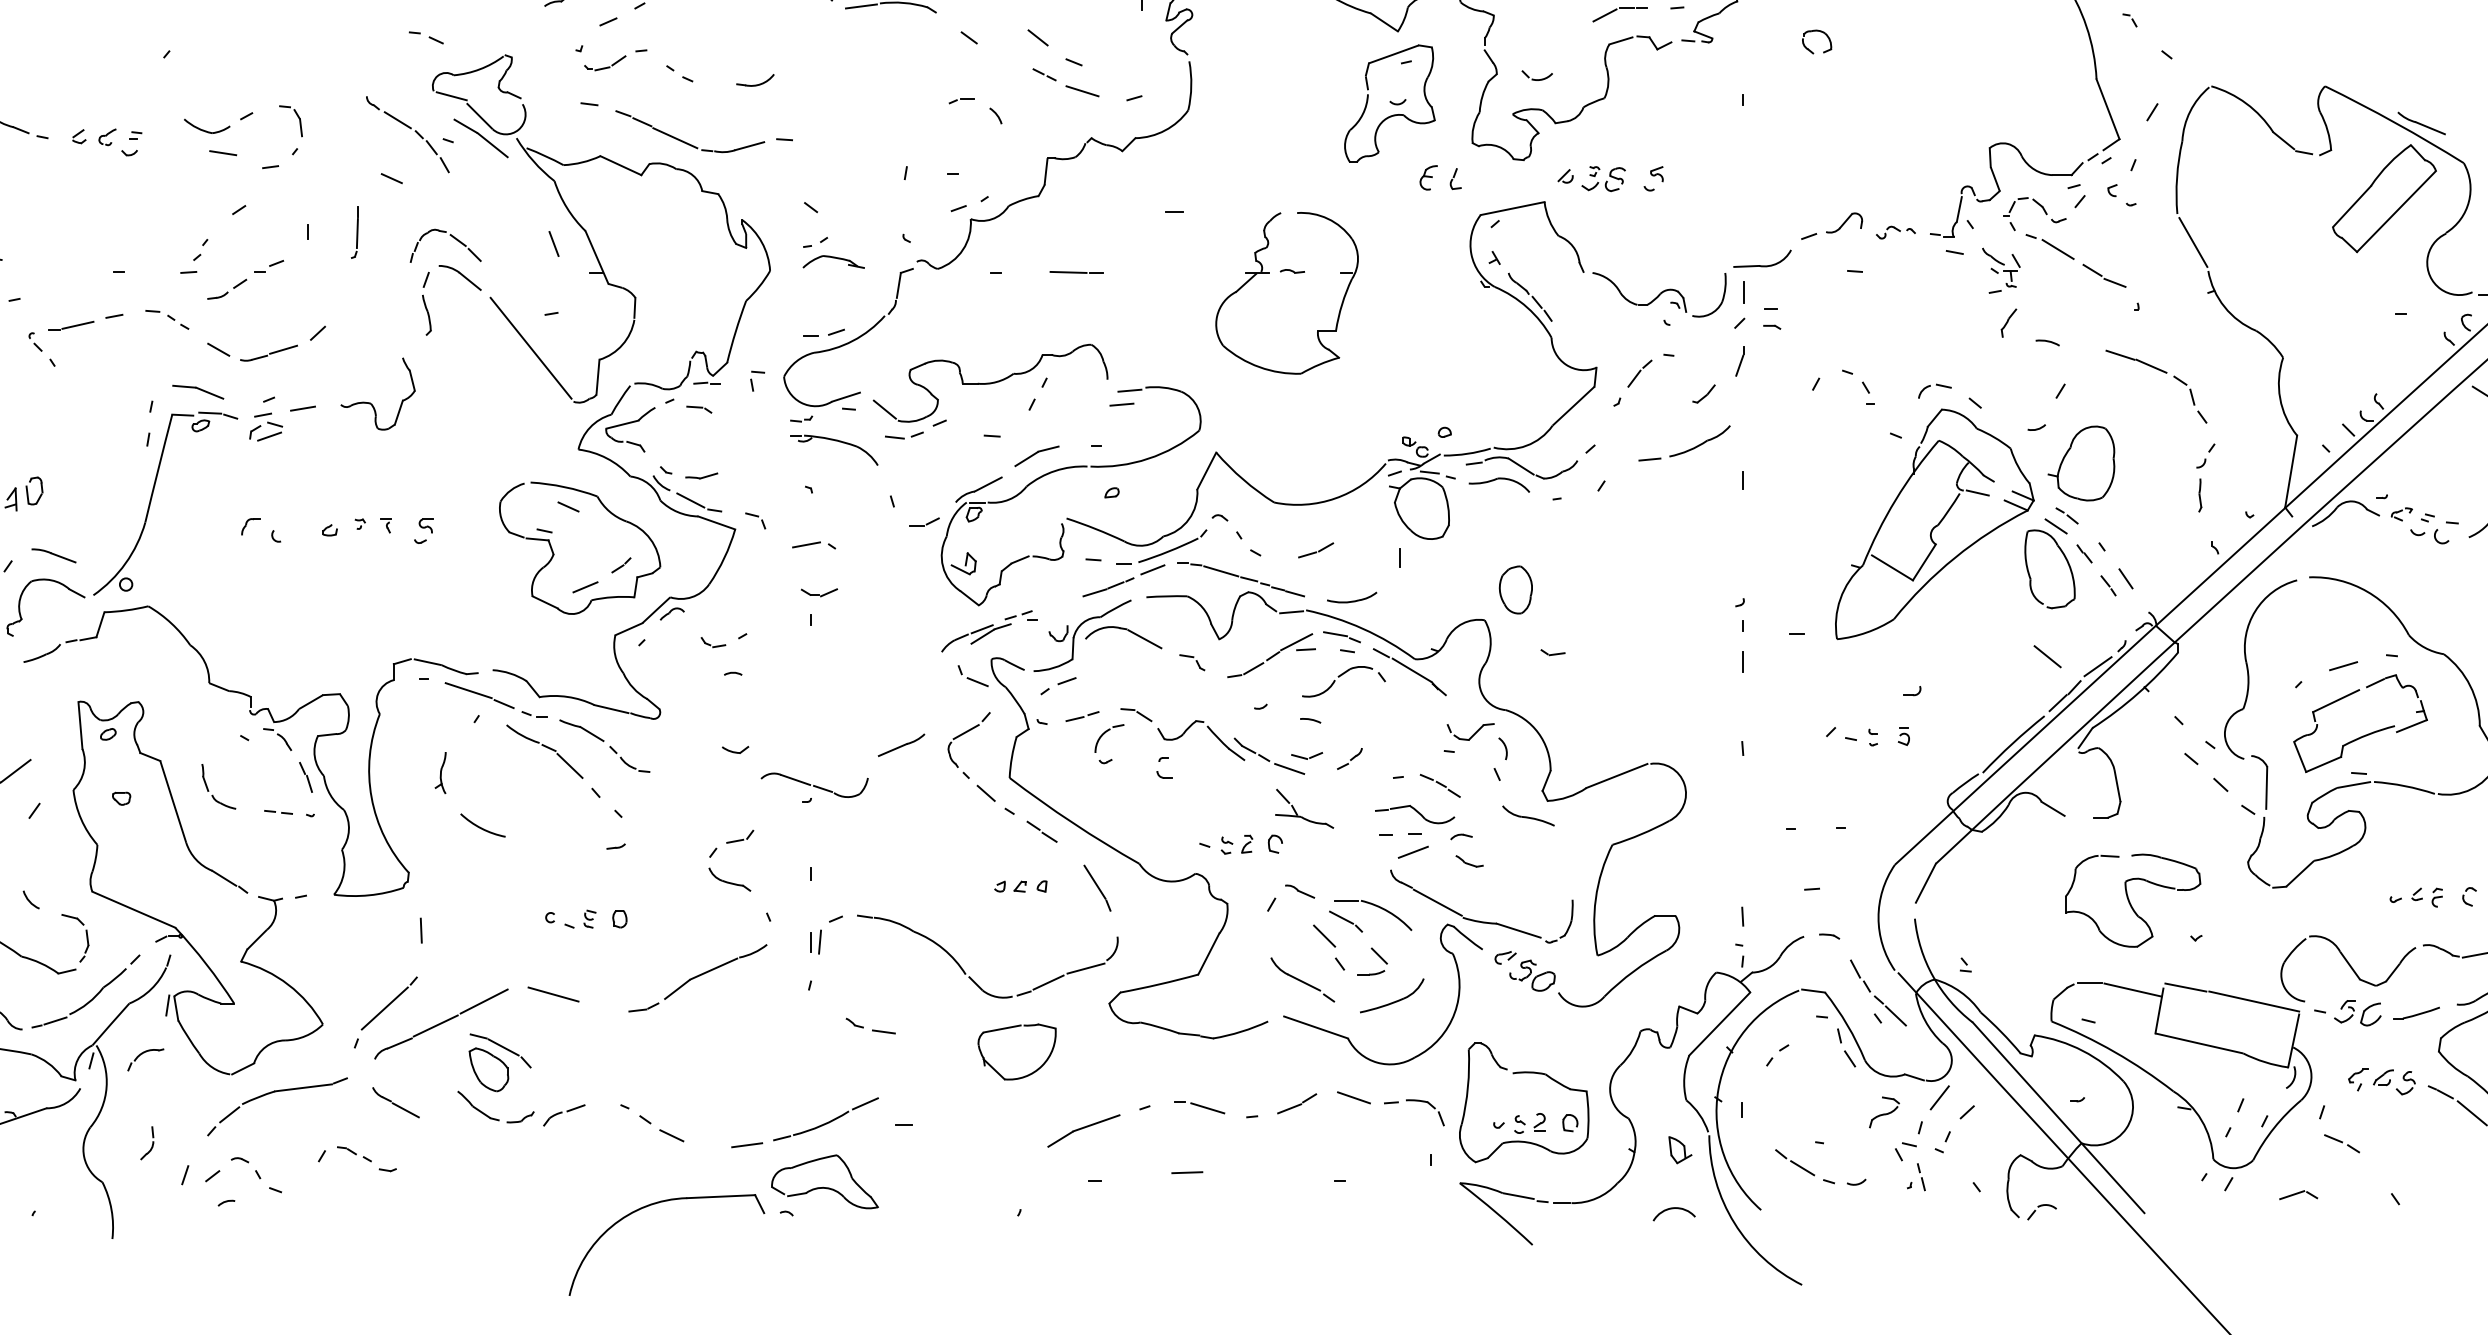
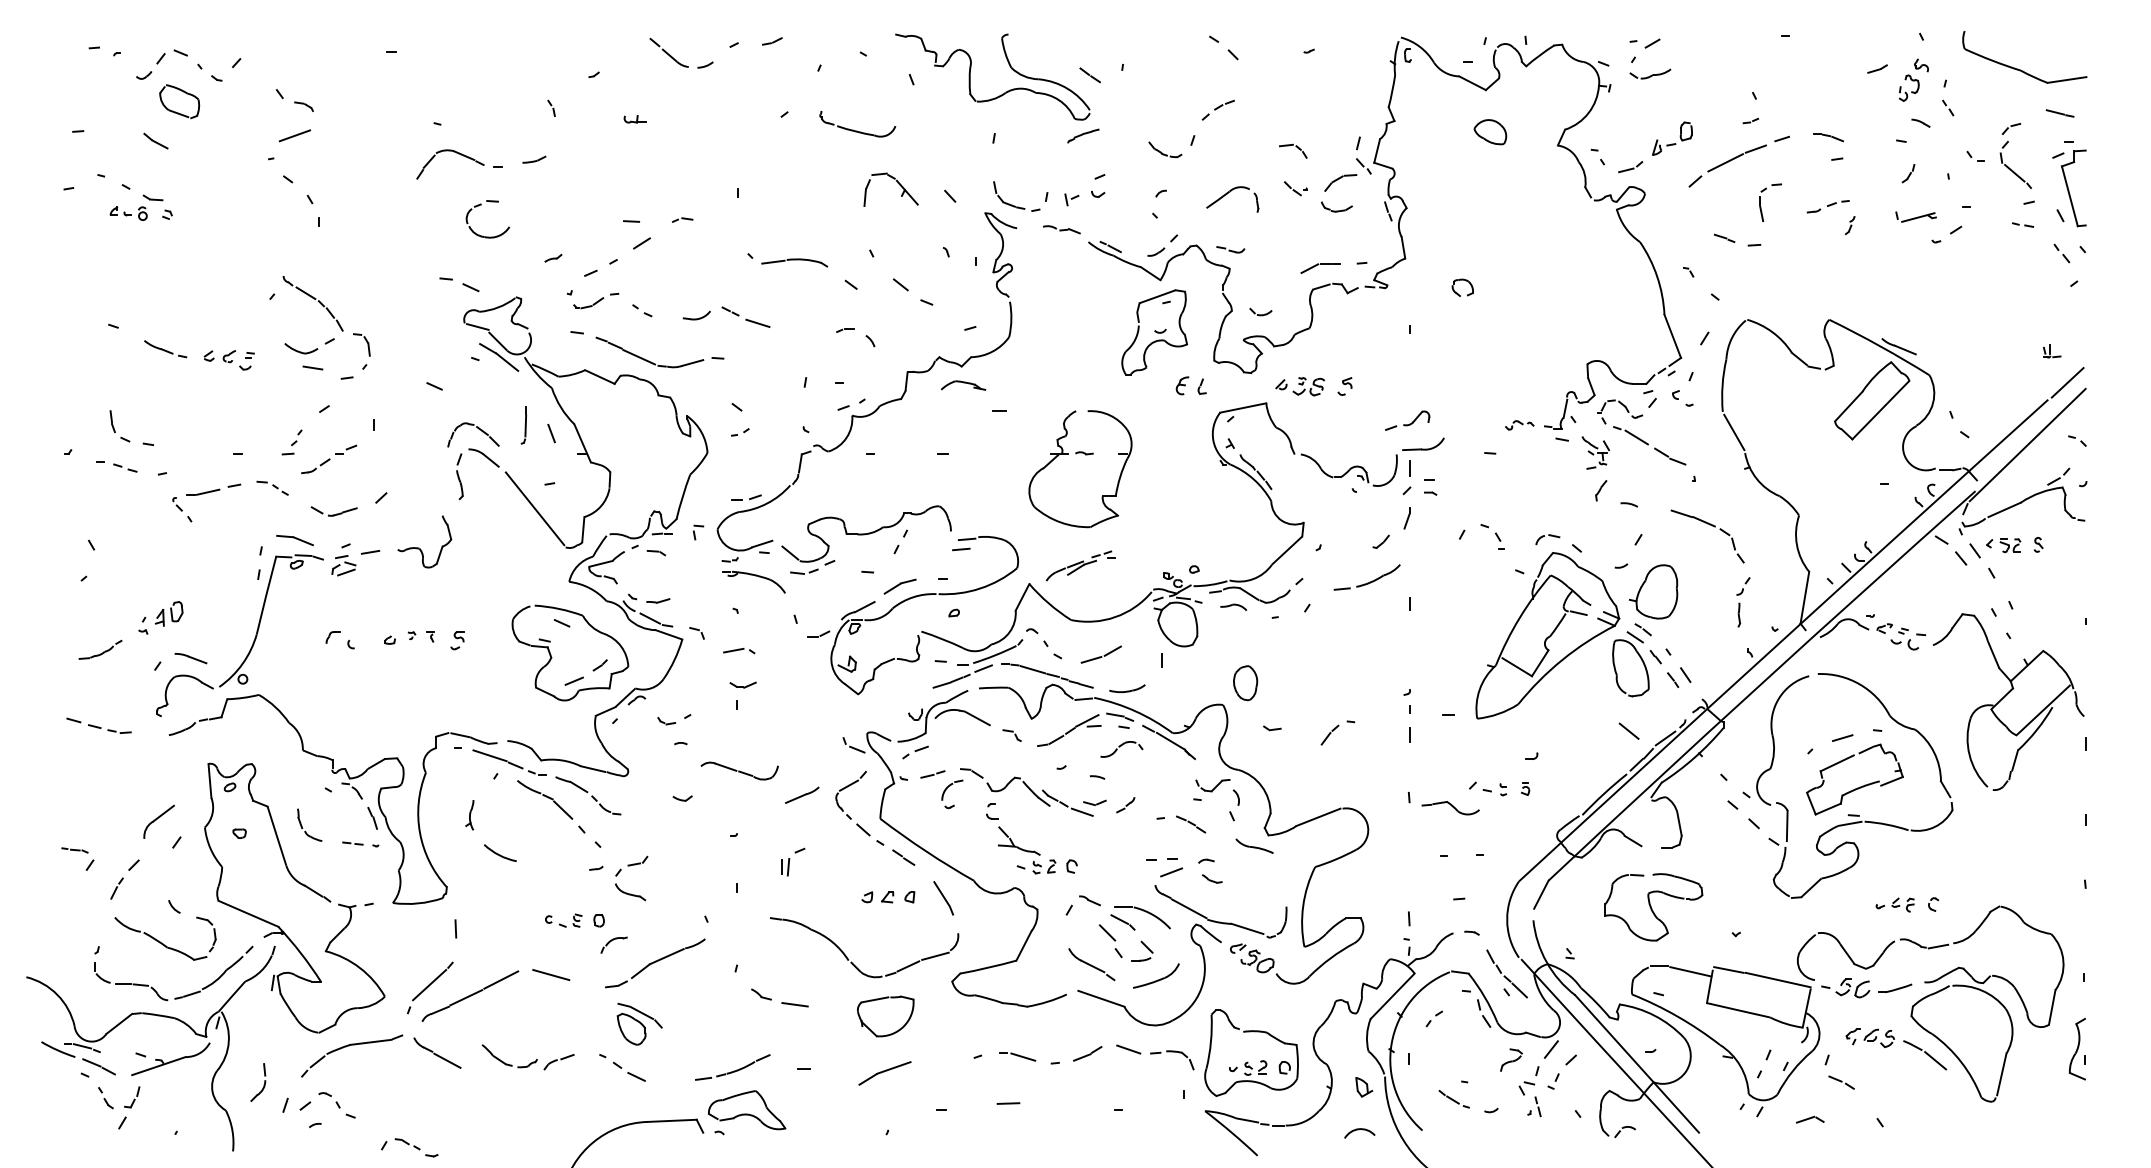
part: (426, 37) -> (459, 284), size x1.6
part: (1065, 81) -> (745, 316), moved
part: (406, 134) -> (312, 303), moved
part: (1831, 225) -> (1407, 420), moved
part: (354, 232) -> (523, 425), moved
part: (833, 261) -> (963, 385), moved
line: (1068, 271) -> (922, 453), removed
part: (253, 352) -> (334, 511), size x0.7
part: (1650, 370) -> (1337, 732), moved
part: (1499, 485) -> (1233, 607), size x0.6
part: (1316, 550) -> (1101, 654), size x1.6
part: (989, 630) -> (1080, 565), moved
part: (1343, 681) -> (1121, 749), size x0.7
part: (814, 784) -> (739, 770), moved
part: (1303, 808) -> (1018, 840), moved
part: (1414, 814) -> (1450, 808), moved
part: (729, 844) -> (630, 866), moved
part: (1020, 885) -> (888, 896), size x1.4
part: (2132, 900) -> (1653, 907), moved
part: (826, 934) -> (793, 861), moved
part: (871, 1025) -> (780, 997), size x1.6
part: (144, 1058) -> (613, 944), moved
part: (499, 1061) -> (639, 1023), moved
part: (395, 1101) -> (437, 1052), size x1.4
part: (804, 1122) -> (732, 1067), size x0.7
part: (1083, 1131) -> (884, 1073), moved
part: (146, 1142) -> (257, 1081), size x1.6
part: (357, 1158) -> (409, 1147), moved
part: (1805, 1167) -> (1454, 1099), size x0.7

